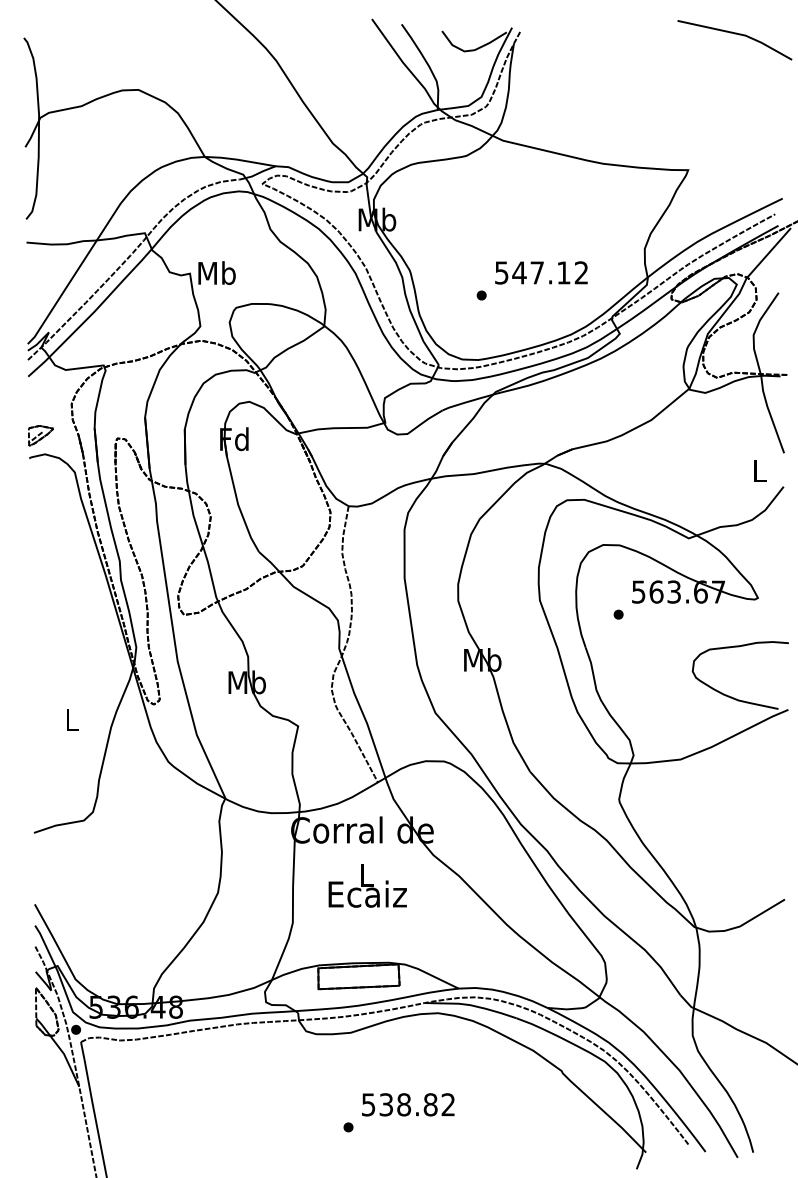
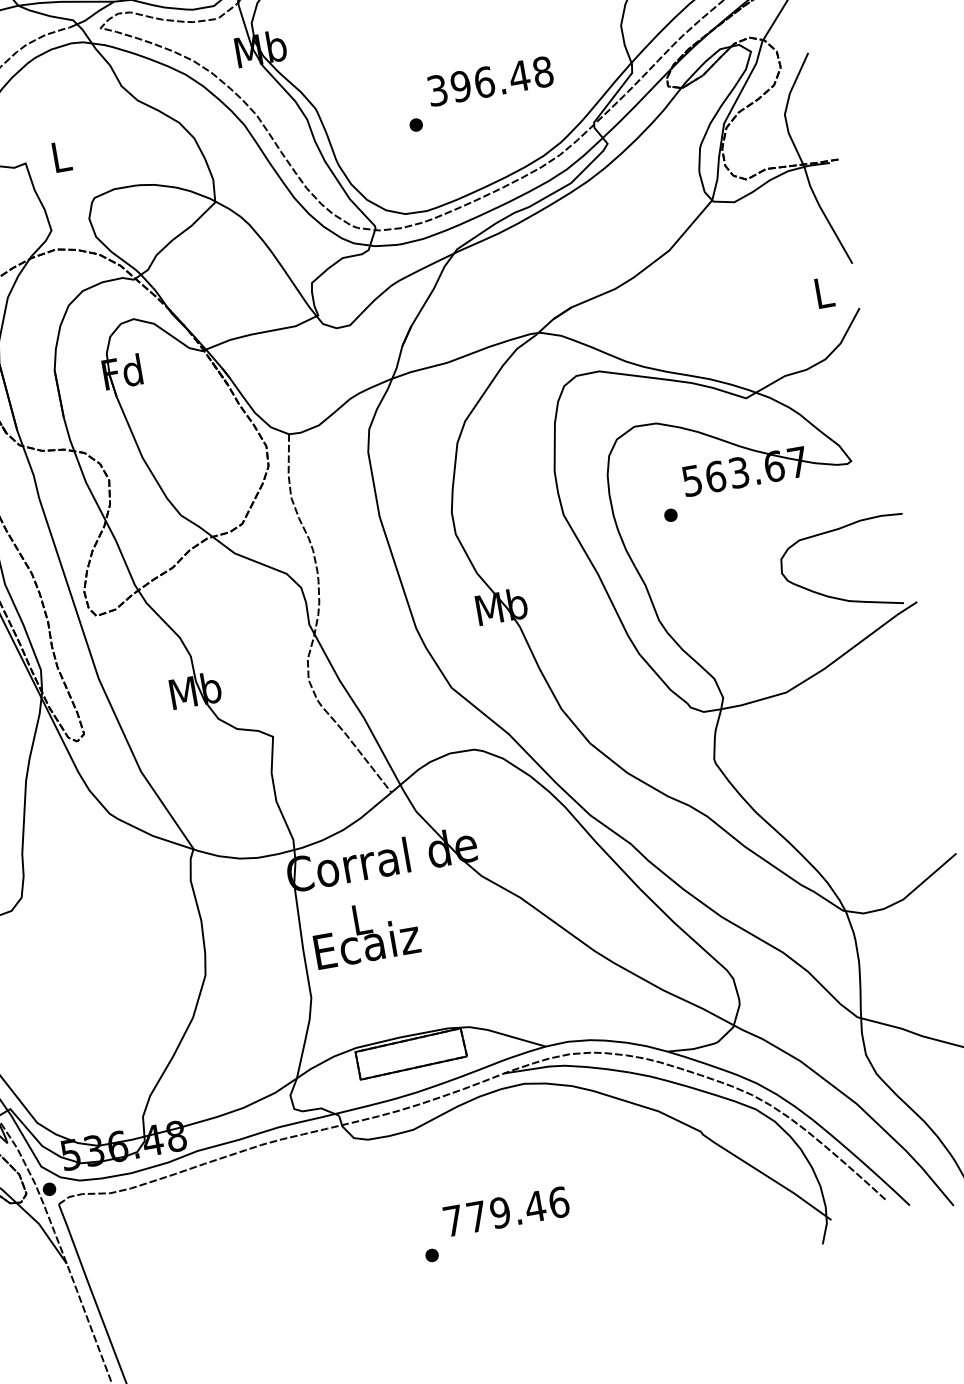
text: (541, 272) -> (489, 80), 547.12 -> 396.48
text: (216, 273) -> (60, 157), Mb -> L
text: (367, 885) -> (364, 932), moved
text: (408, 1104) -> (506, 1211), 538.82 -> 779.46

